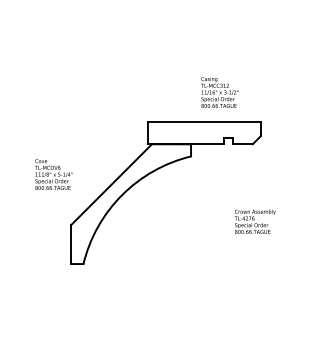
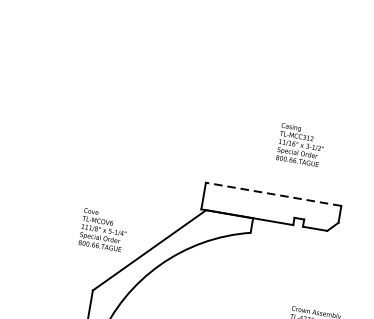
text: (219, 92) -> (300, 145), moved
line: (203, 122) -> (272, 194), solid -> dashed
text: (53, 174) -> (103, 229), moved

